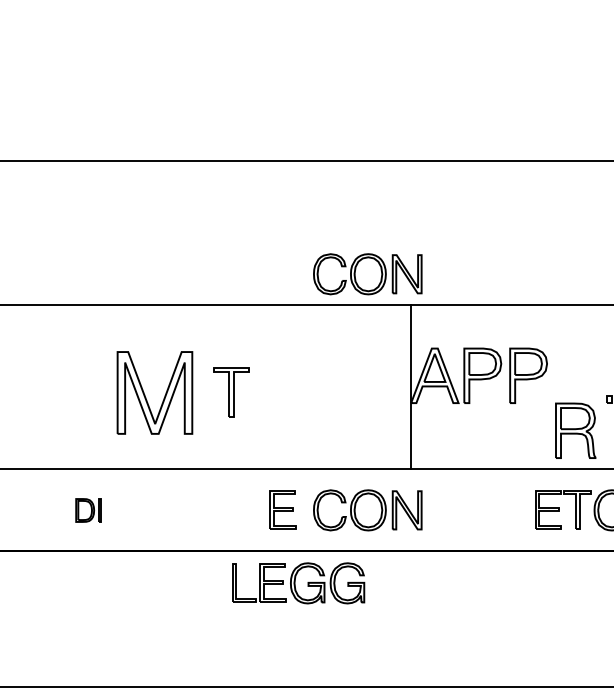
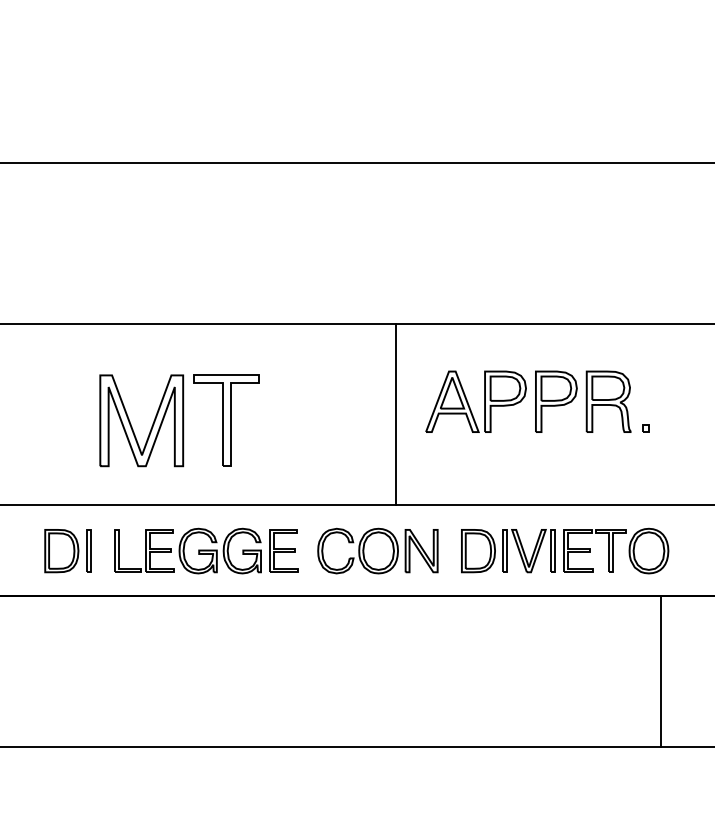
part: (367, 273) -> (377, 288), removed
line: (411, 387) -> (396, 414), moved
part: (231, 392) -> (226, 420), size x1.67
part: (575, 430) -> (608, 401), moved
part: (88, 510) -> (67, 551), size x1.67
part: (485, 510) -> (508, 551), added
part: (298, 582) -> (187, 550), moved

